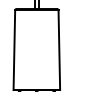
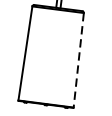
line: (59, 50) -> (78, 60), solid -> dashed

